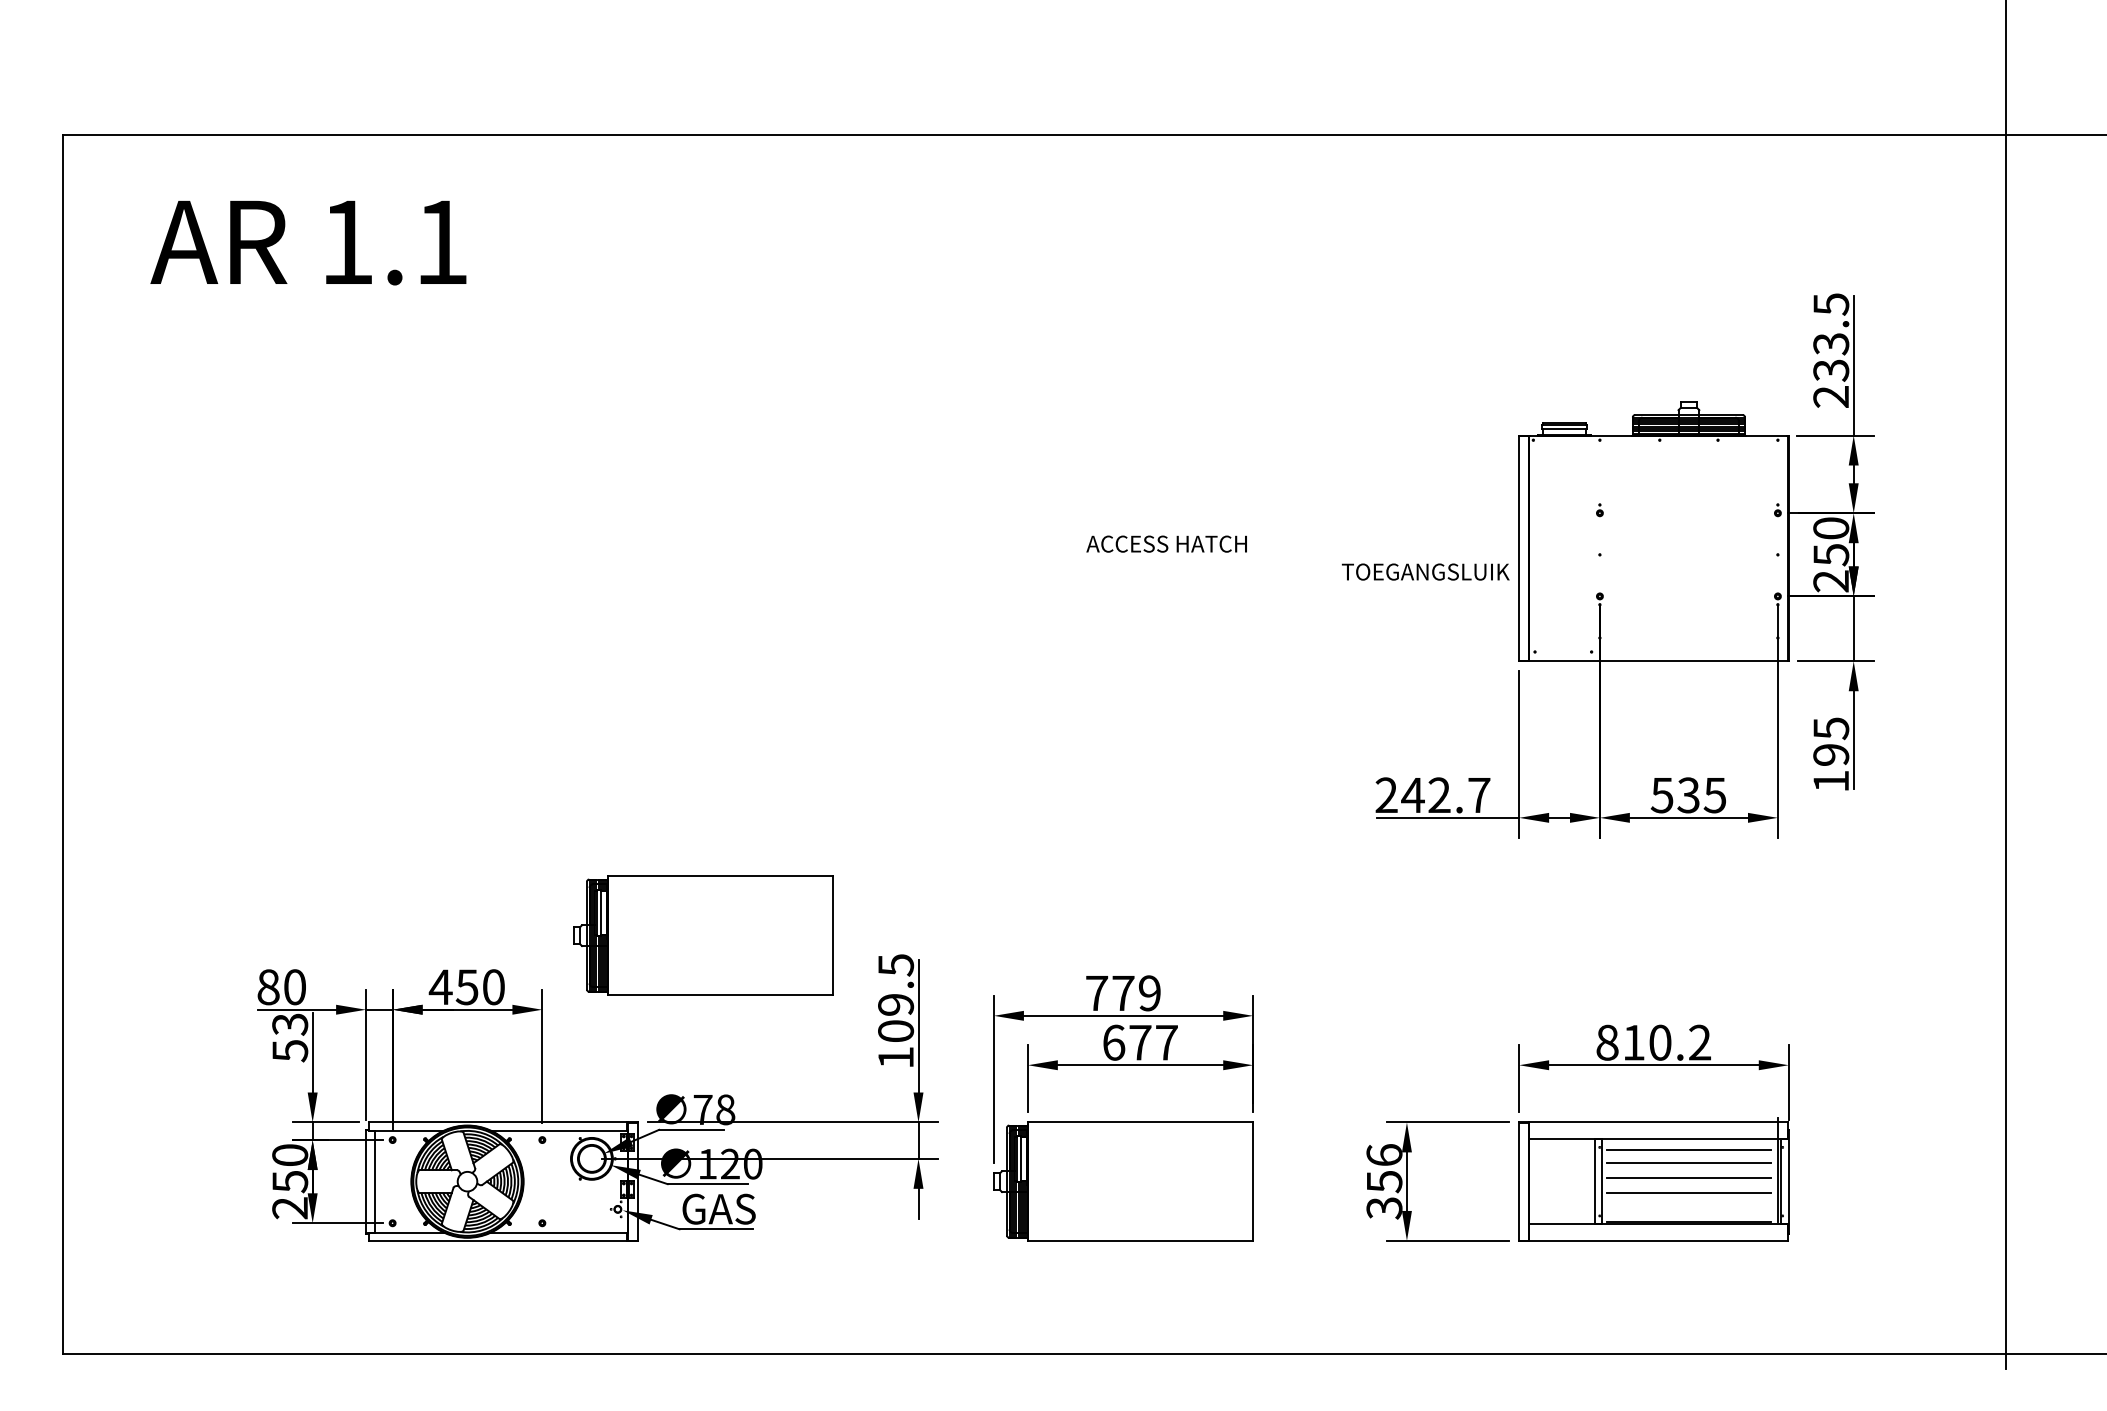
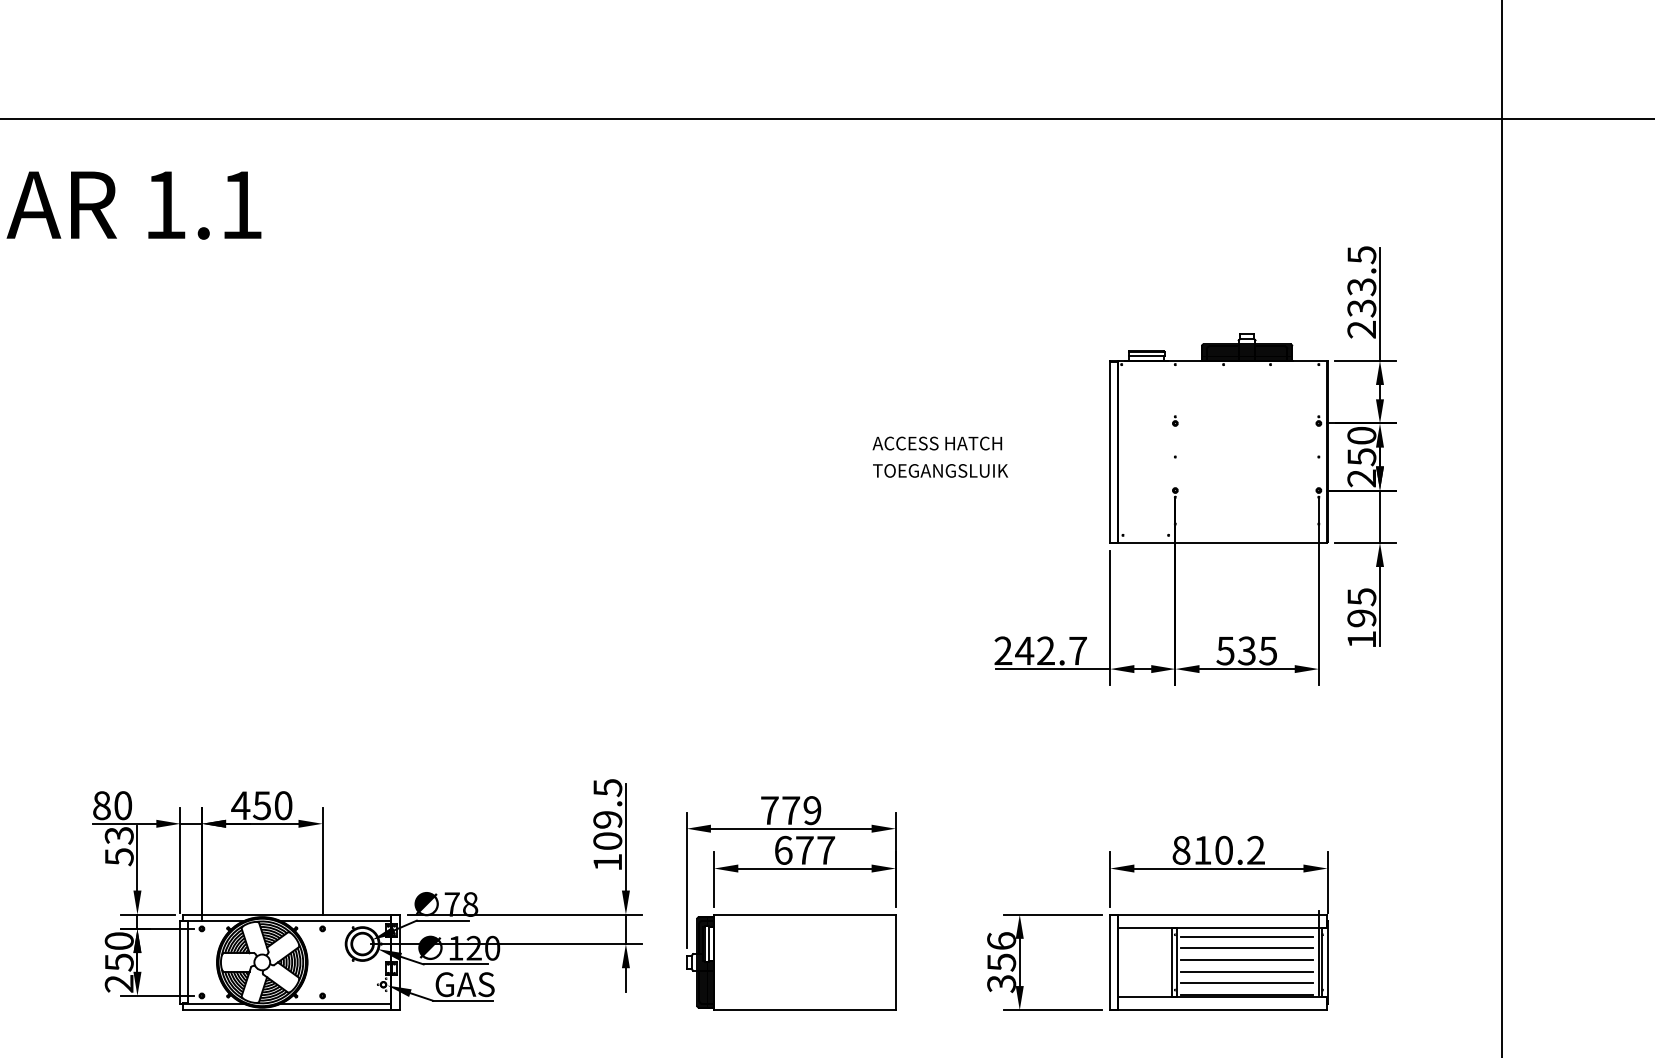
text: (1166, 543) -> (937, 443), moved
text: (1425, 571) -> (940, 470), moved
part: (703, 935) -> (452, 763), removed
line: (1688, 1207) -> (1246, 983), added

